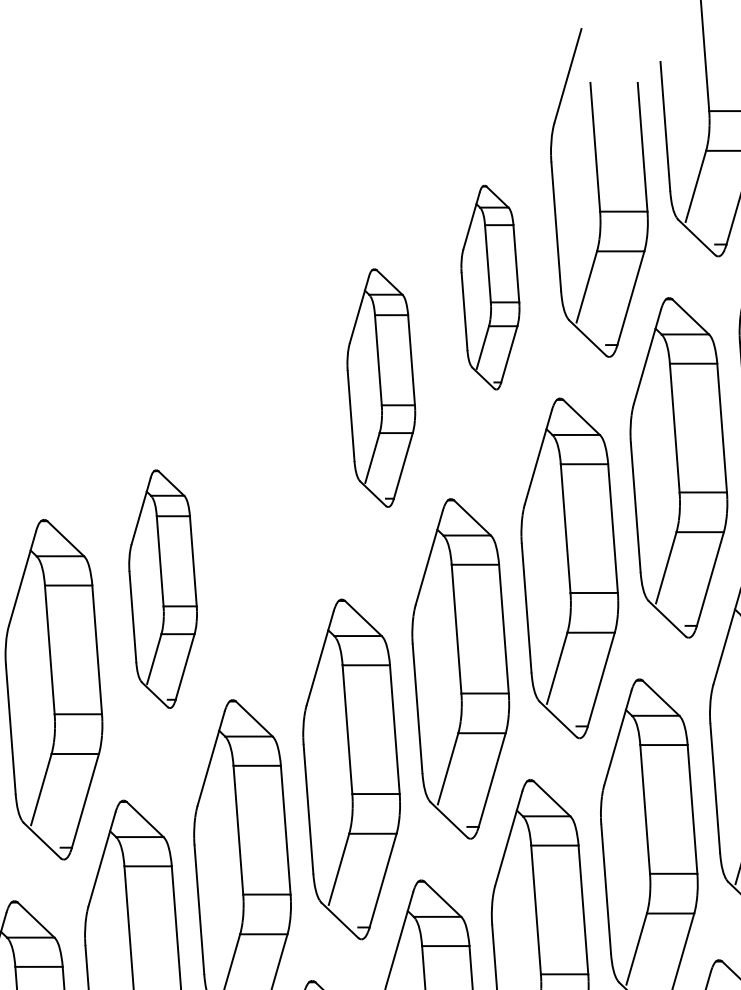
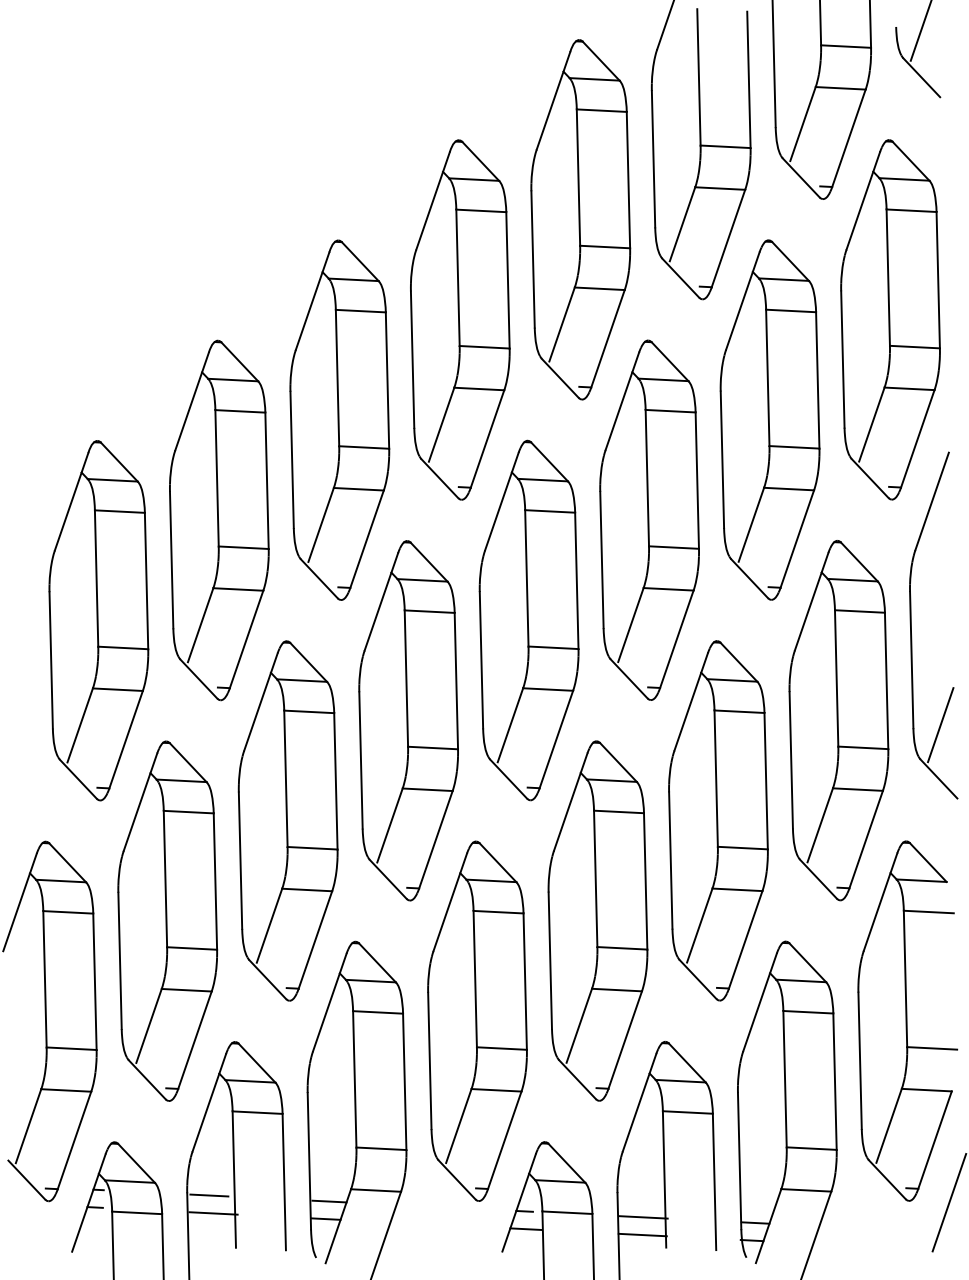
part: (490, 287) -> (580, 219), size x1.67
part: (381, 387) -> (460, 319), size x1.43
part: (271, 487) -> (339, 419), added
part: (163, 589) -> (219, 520), size x1.43

